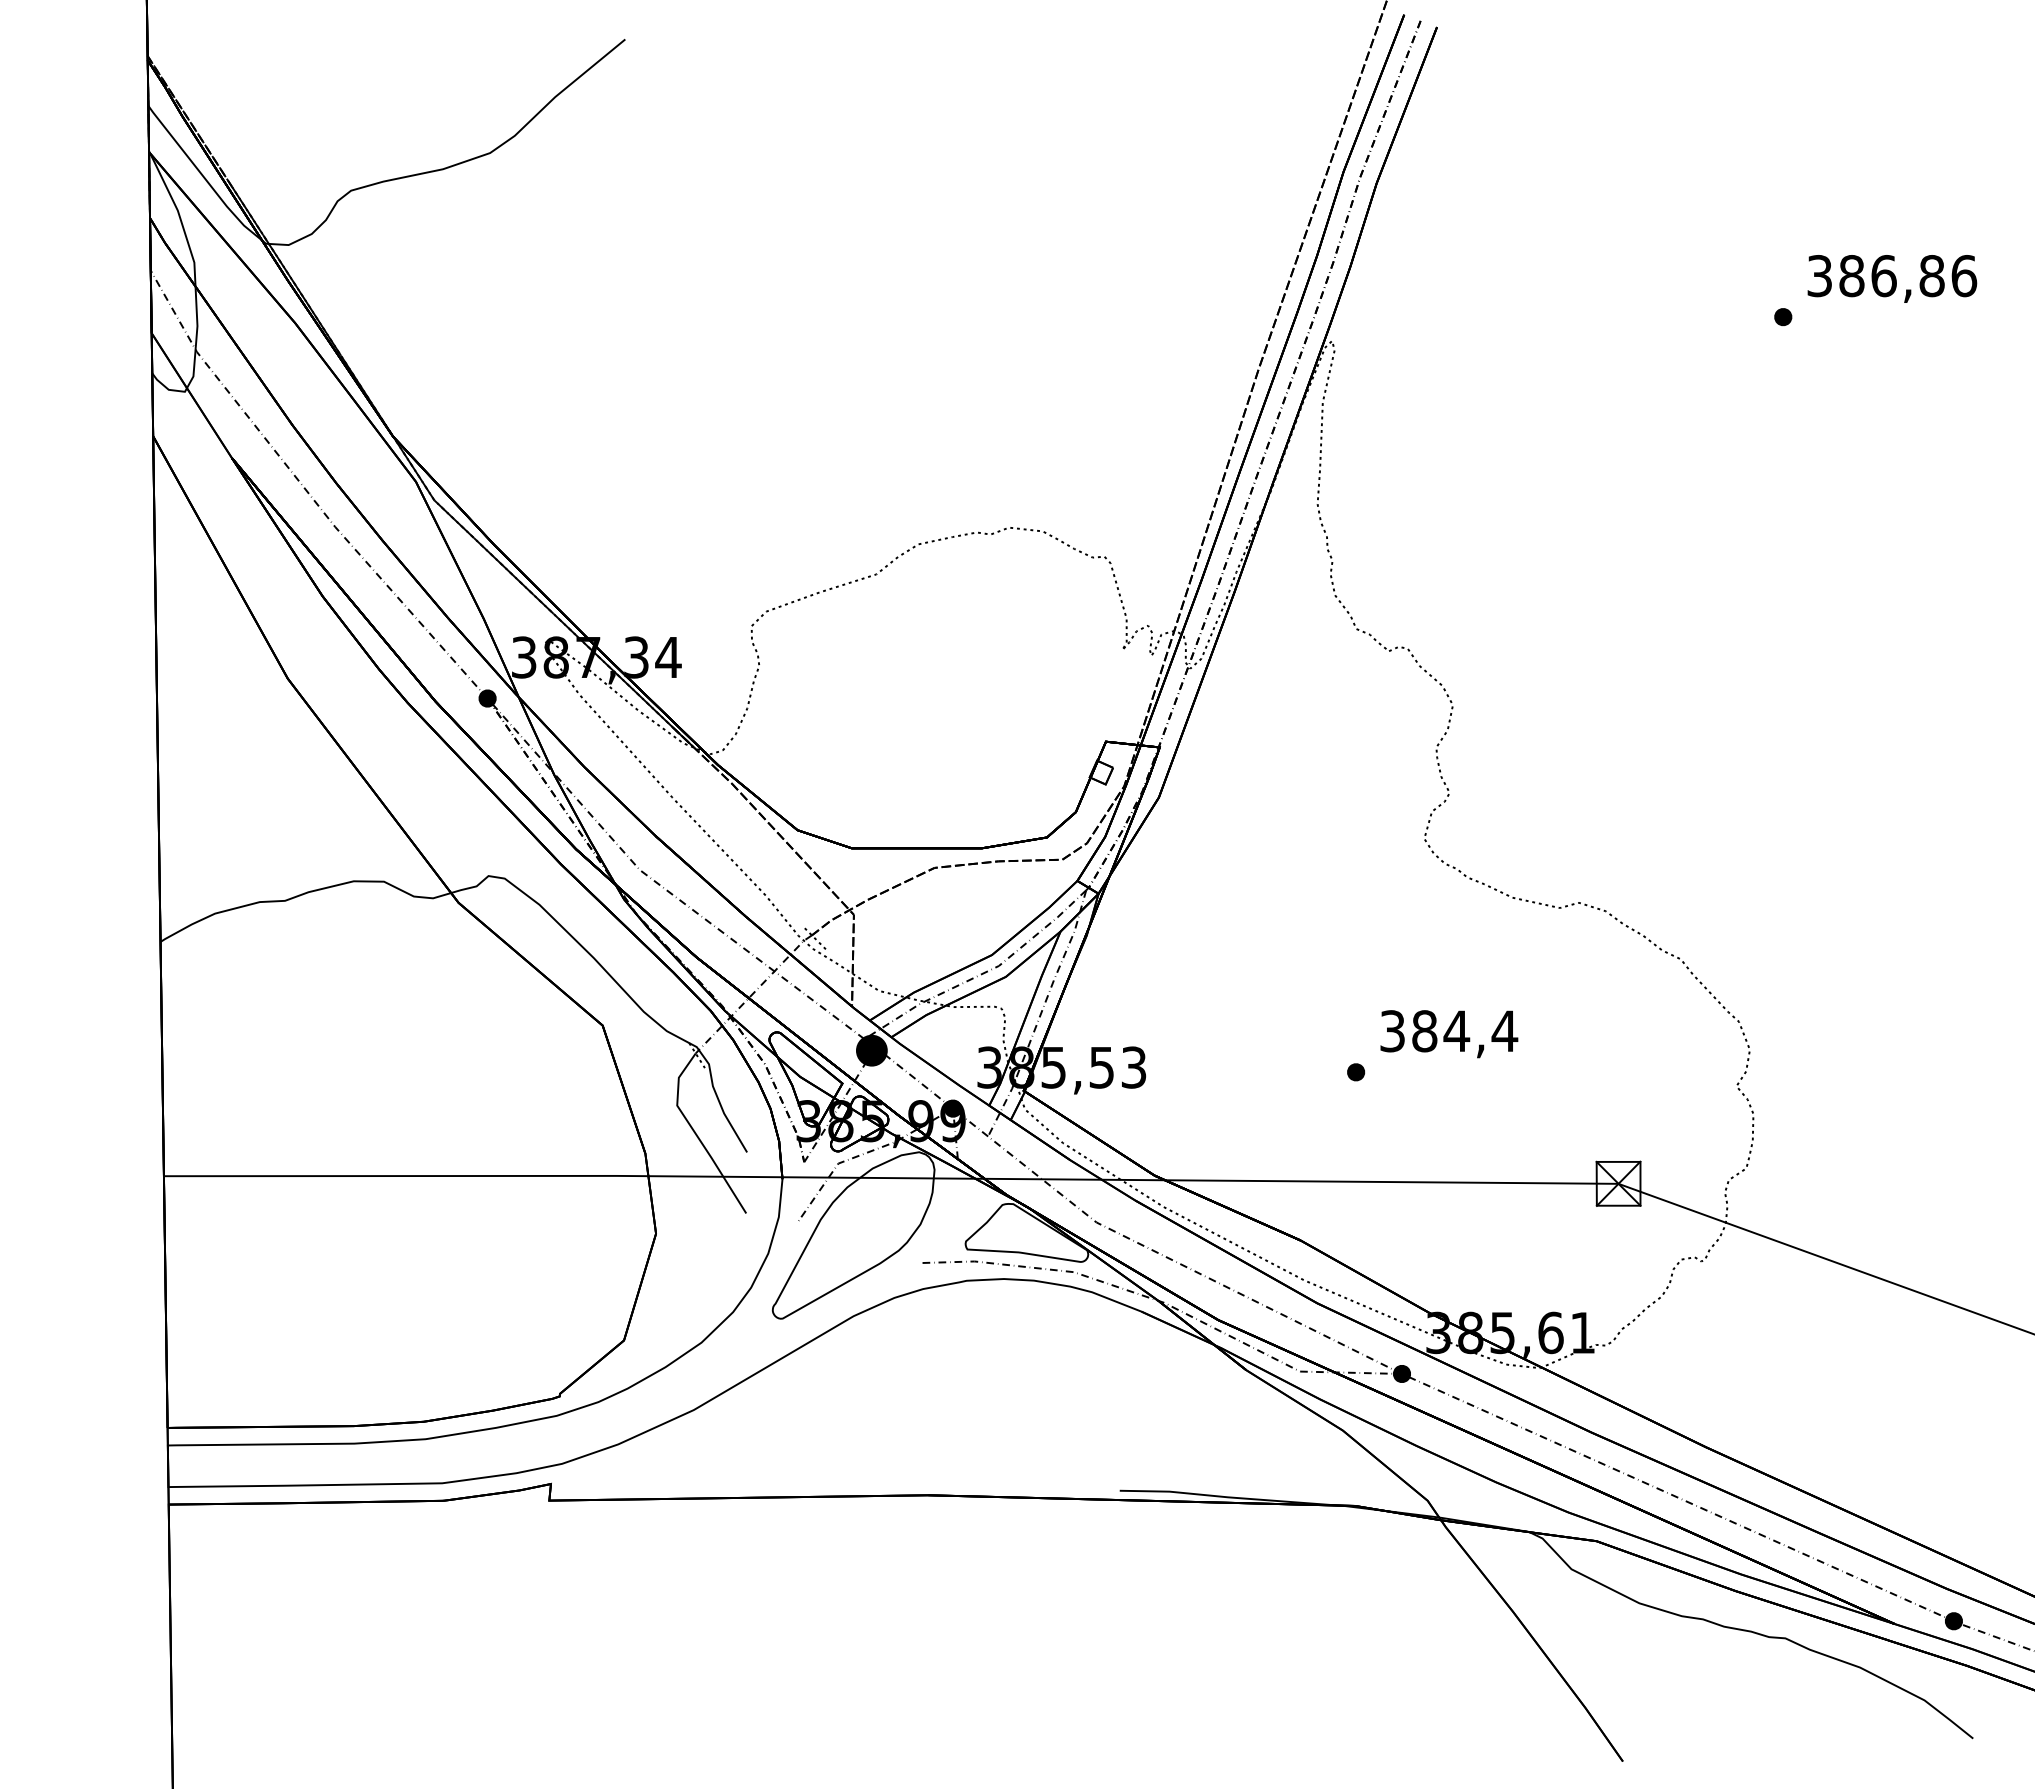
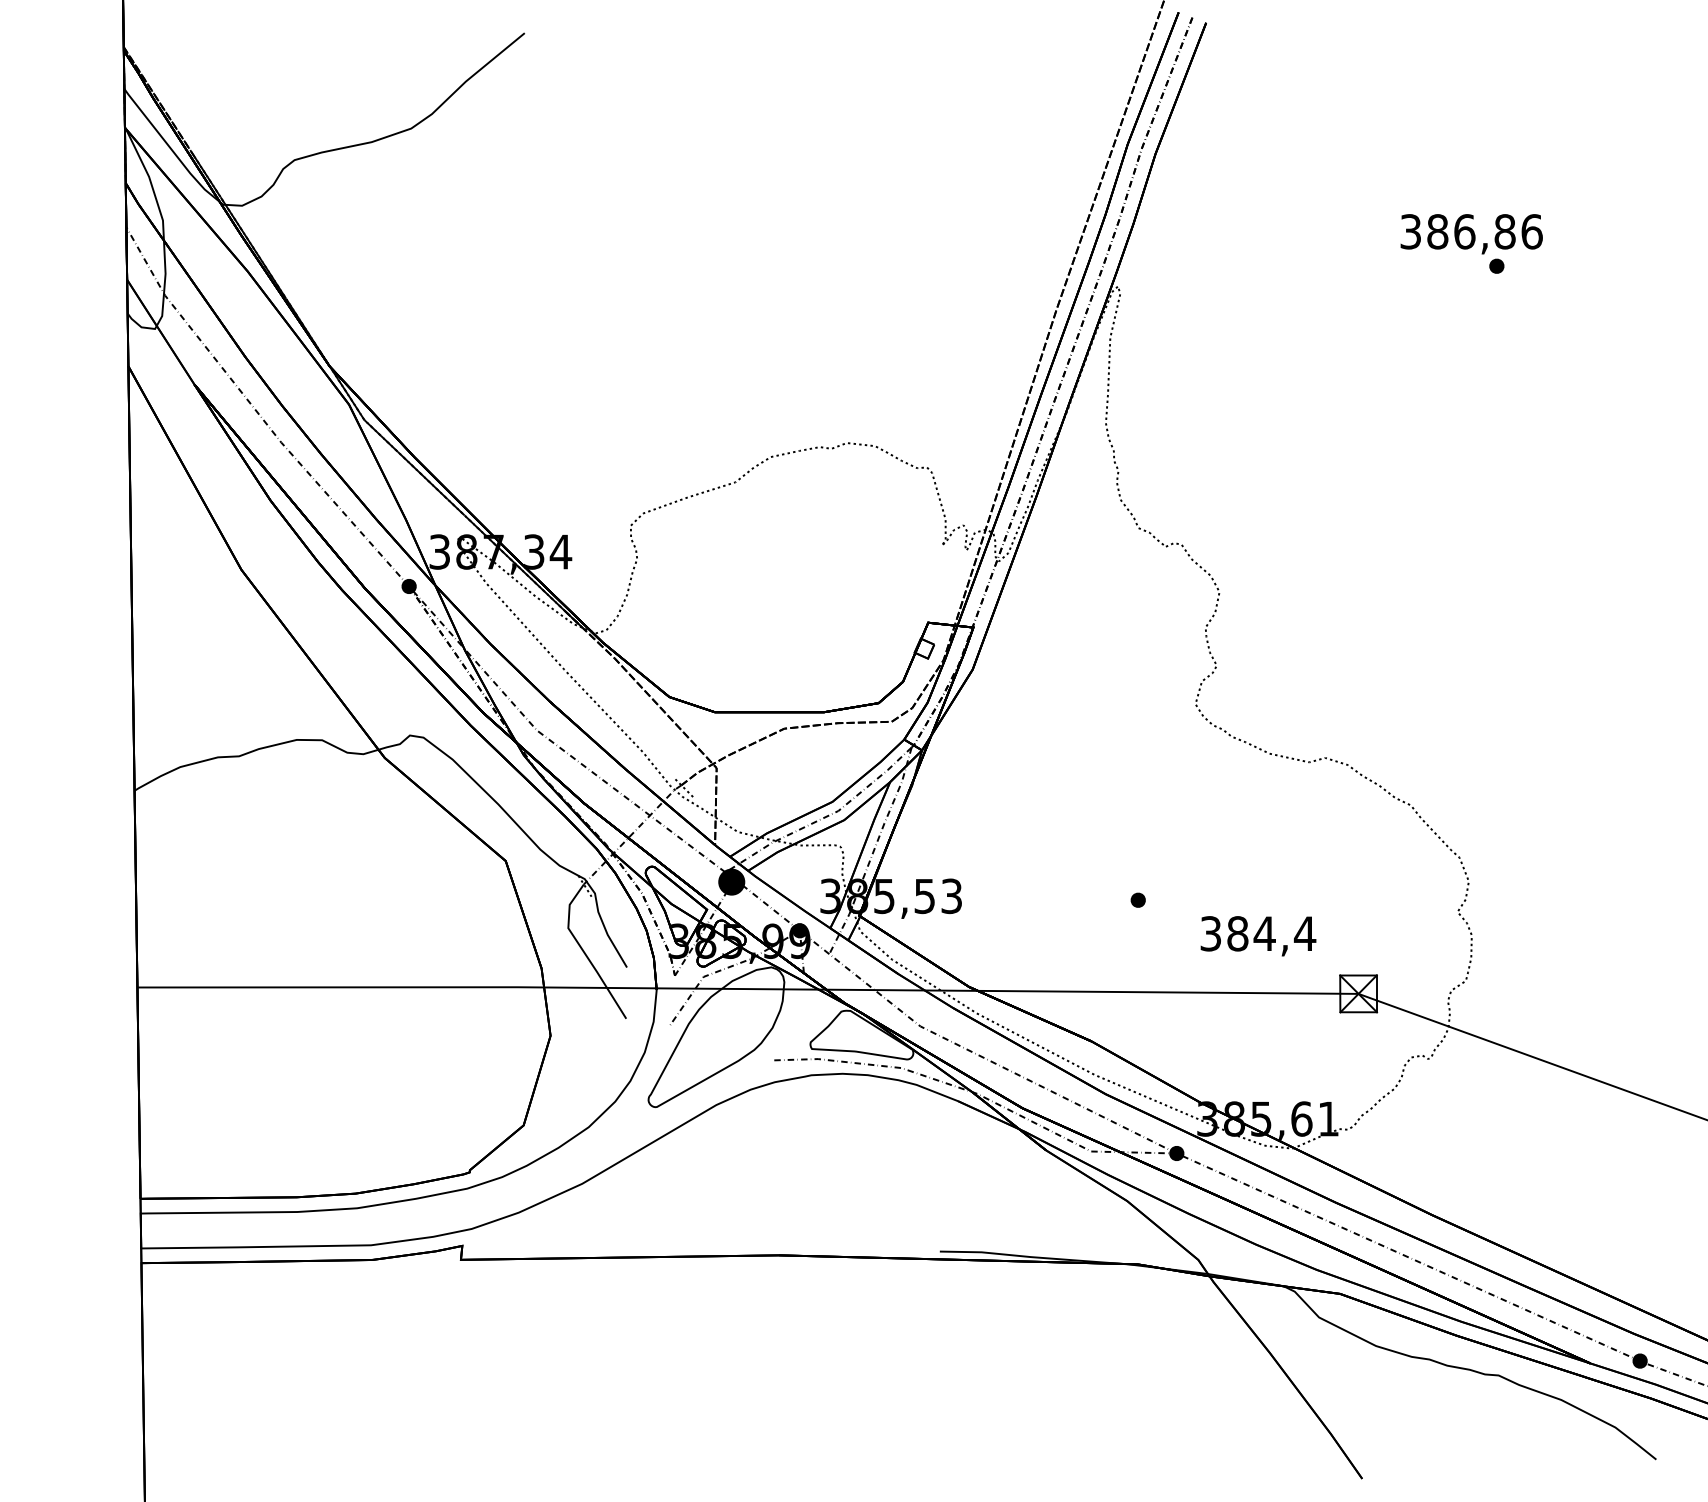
text: (1892, 278) -> (1471, 233), moved
text: (1449, 1034) -> (1258, 936), moved

